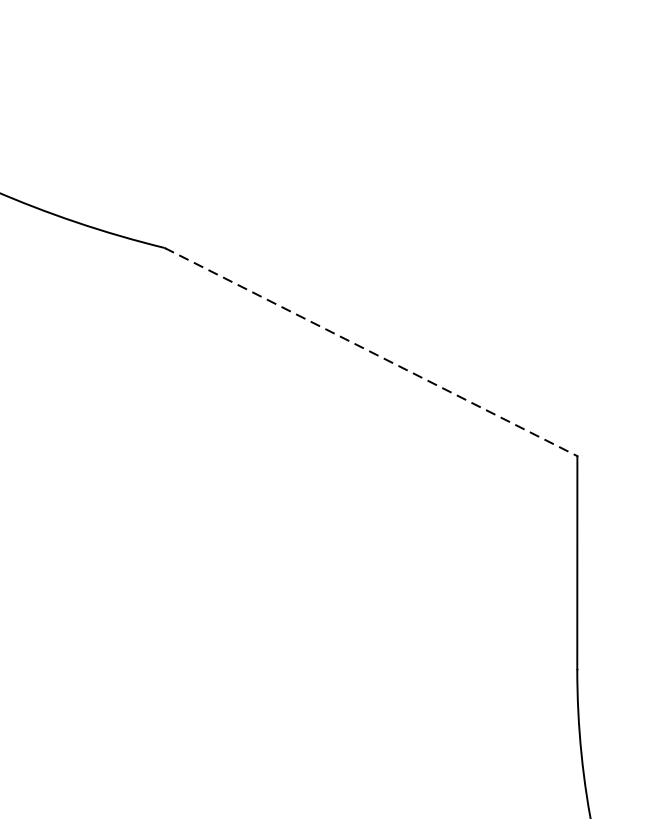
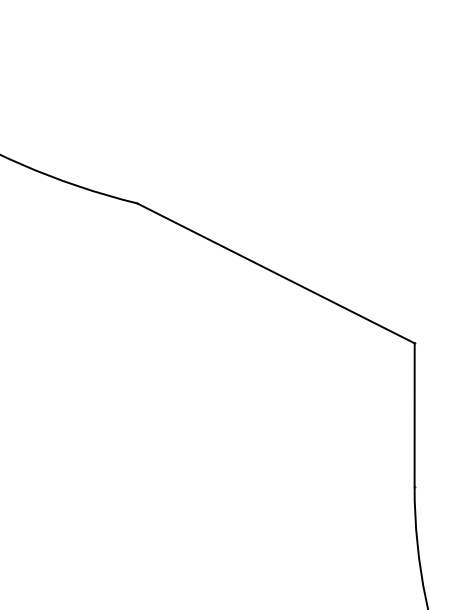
line: (371, 352) -> (276, 273), dashed -> solid

